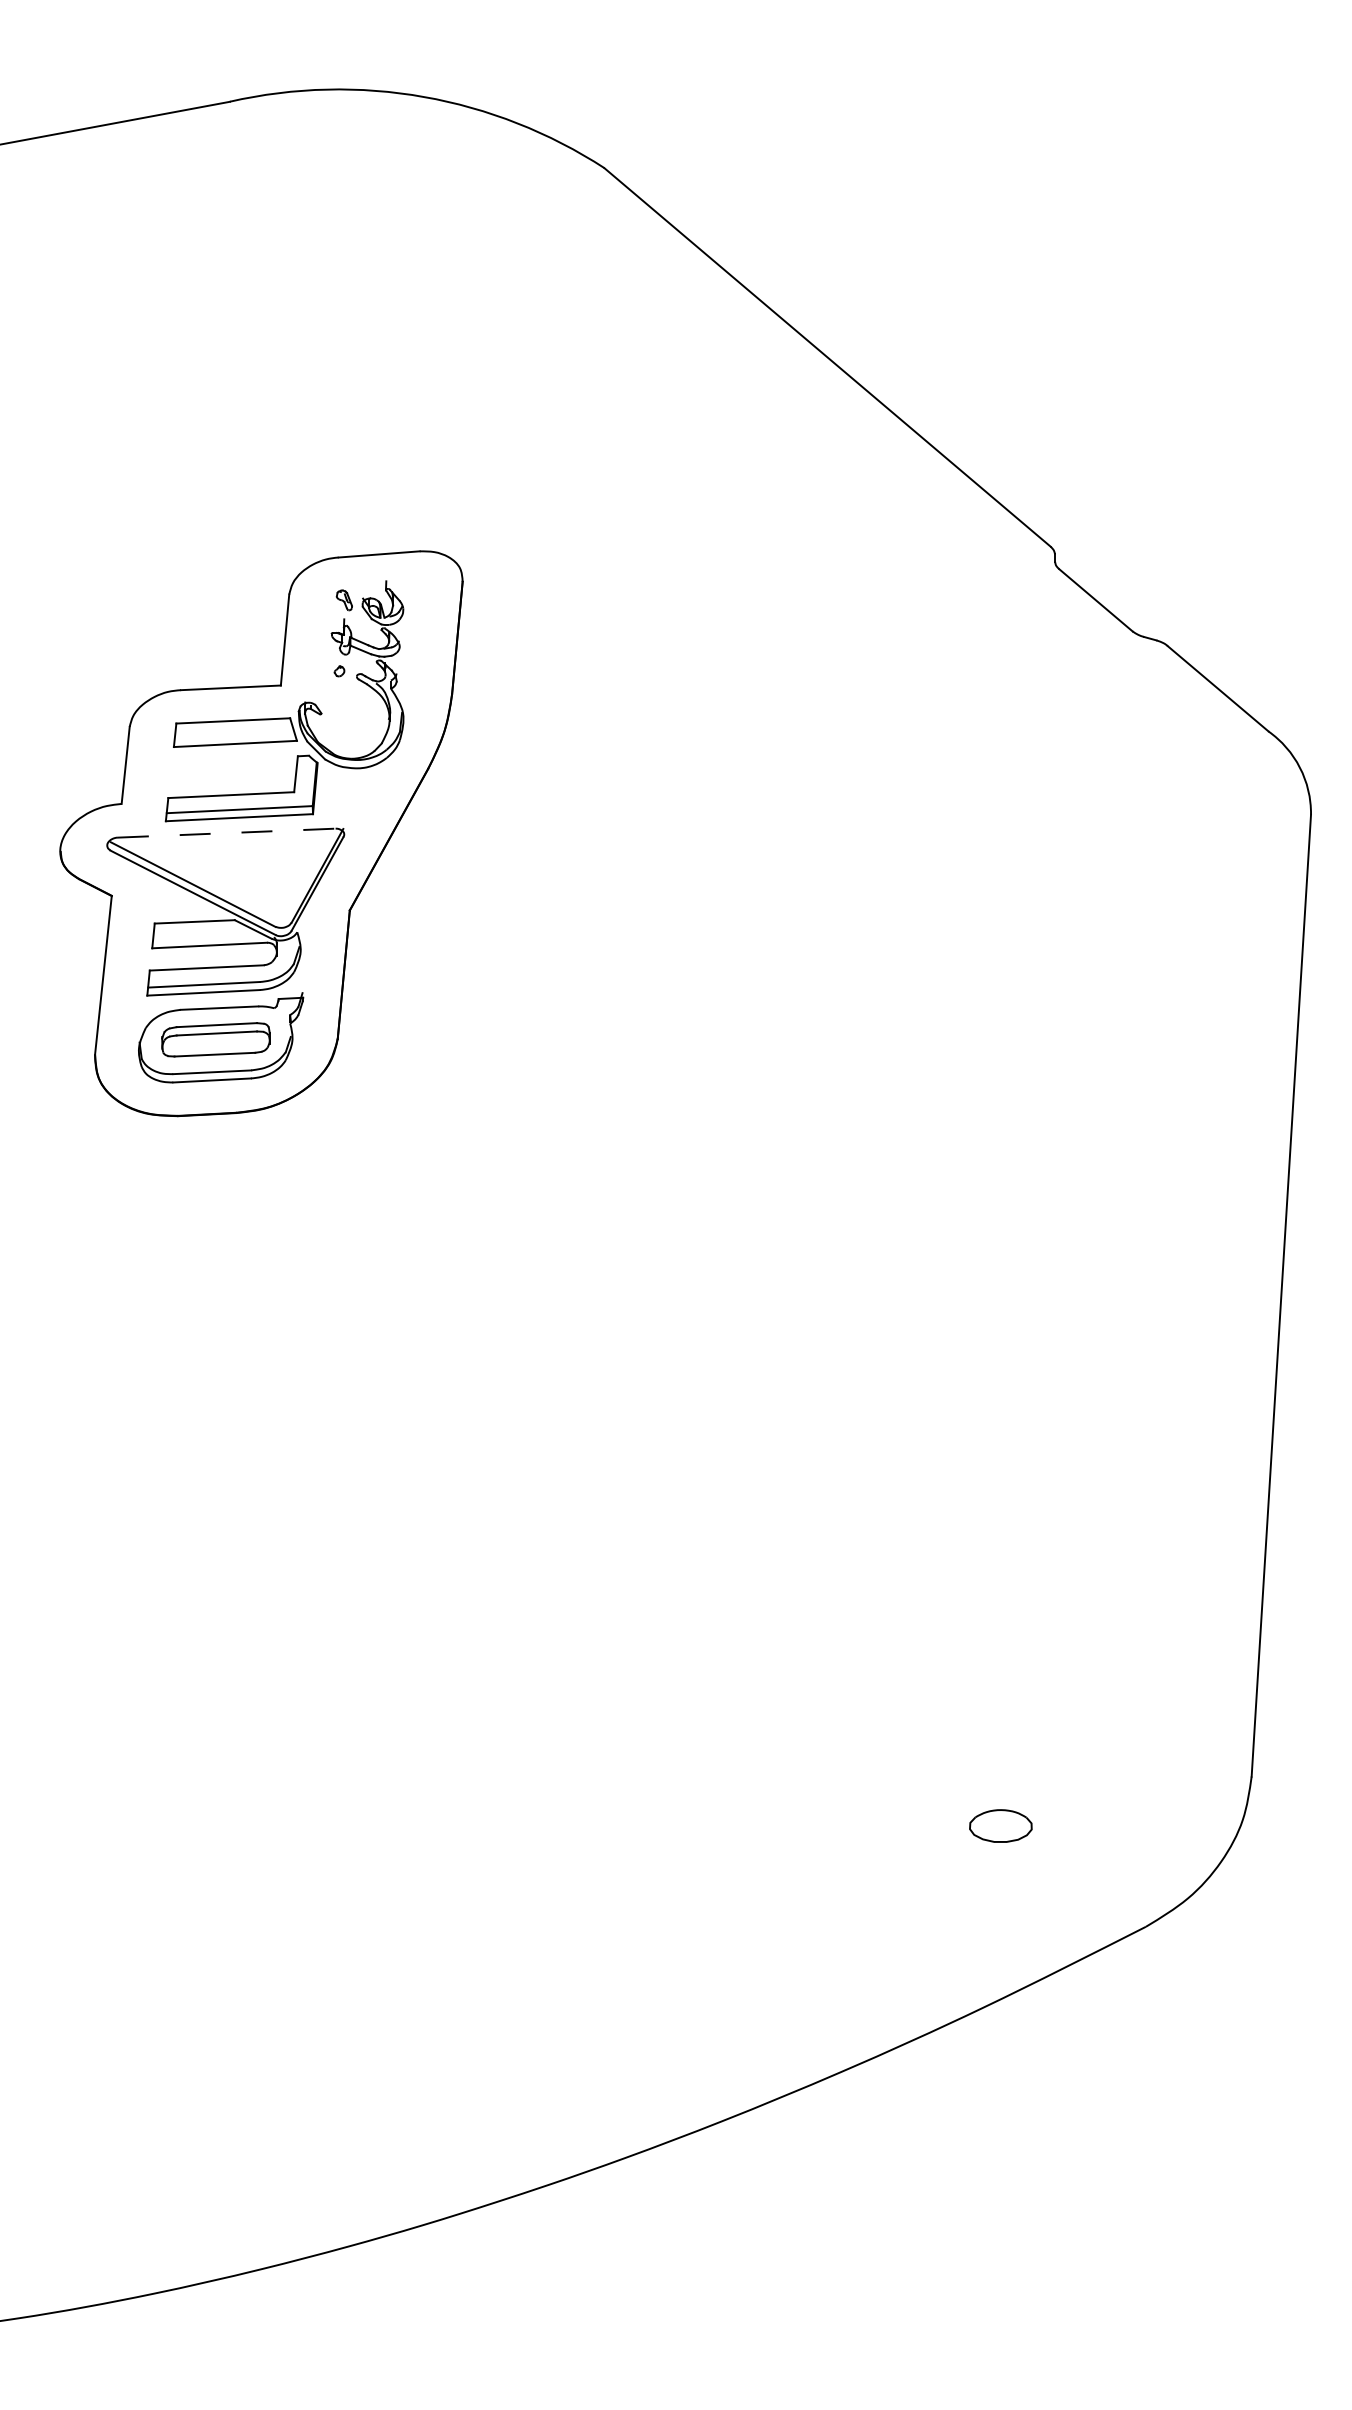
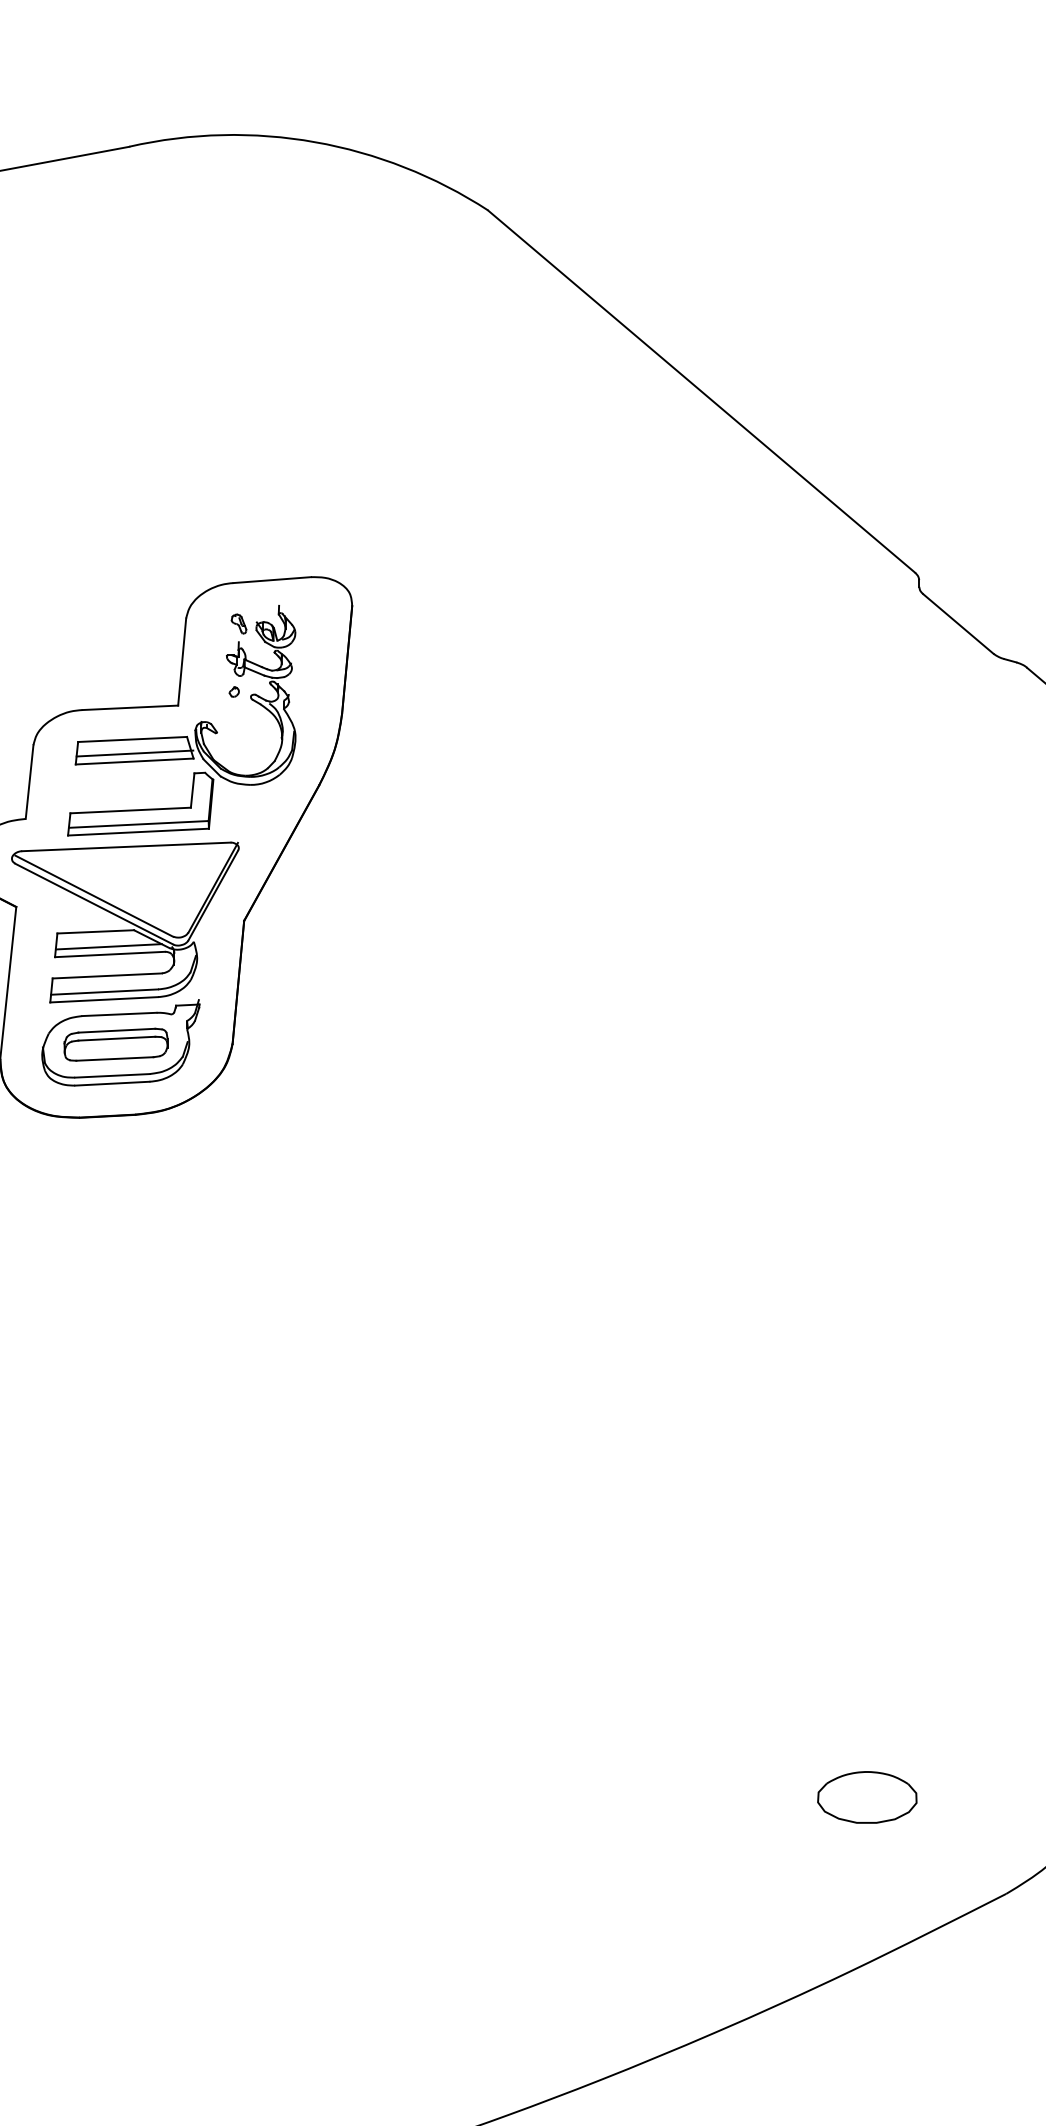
line: (235, 735) -> (134, 753), added
line: (226, 833) -> (126, 847), dashed -> solid
line: (208, 937) -> (108, 946), added
part: (1000, 1825) -> (867, 1796), size x1.67

